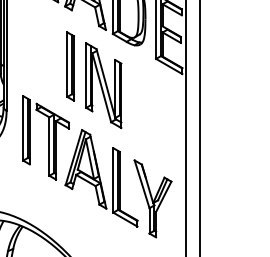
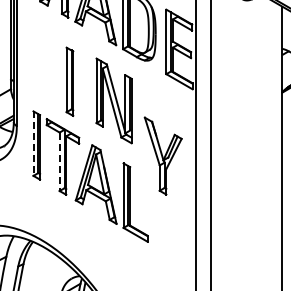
part: (70, 66) -> (69, 81), moved
line: (23, 129) -> (33, 144), solid -> dashed
line: (49, 147) -> (59, 162), solid -> dashed
part: (152, 198) -> (162, 155), moved

